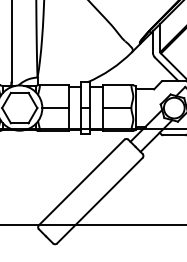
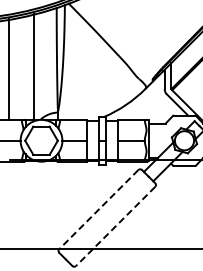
line: (81, 182) -> (98, 209), solid -> dashed
line: (99, 200) -> (115, 226), solid -> dashed

